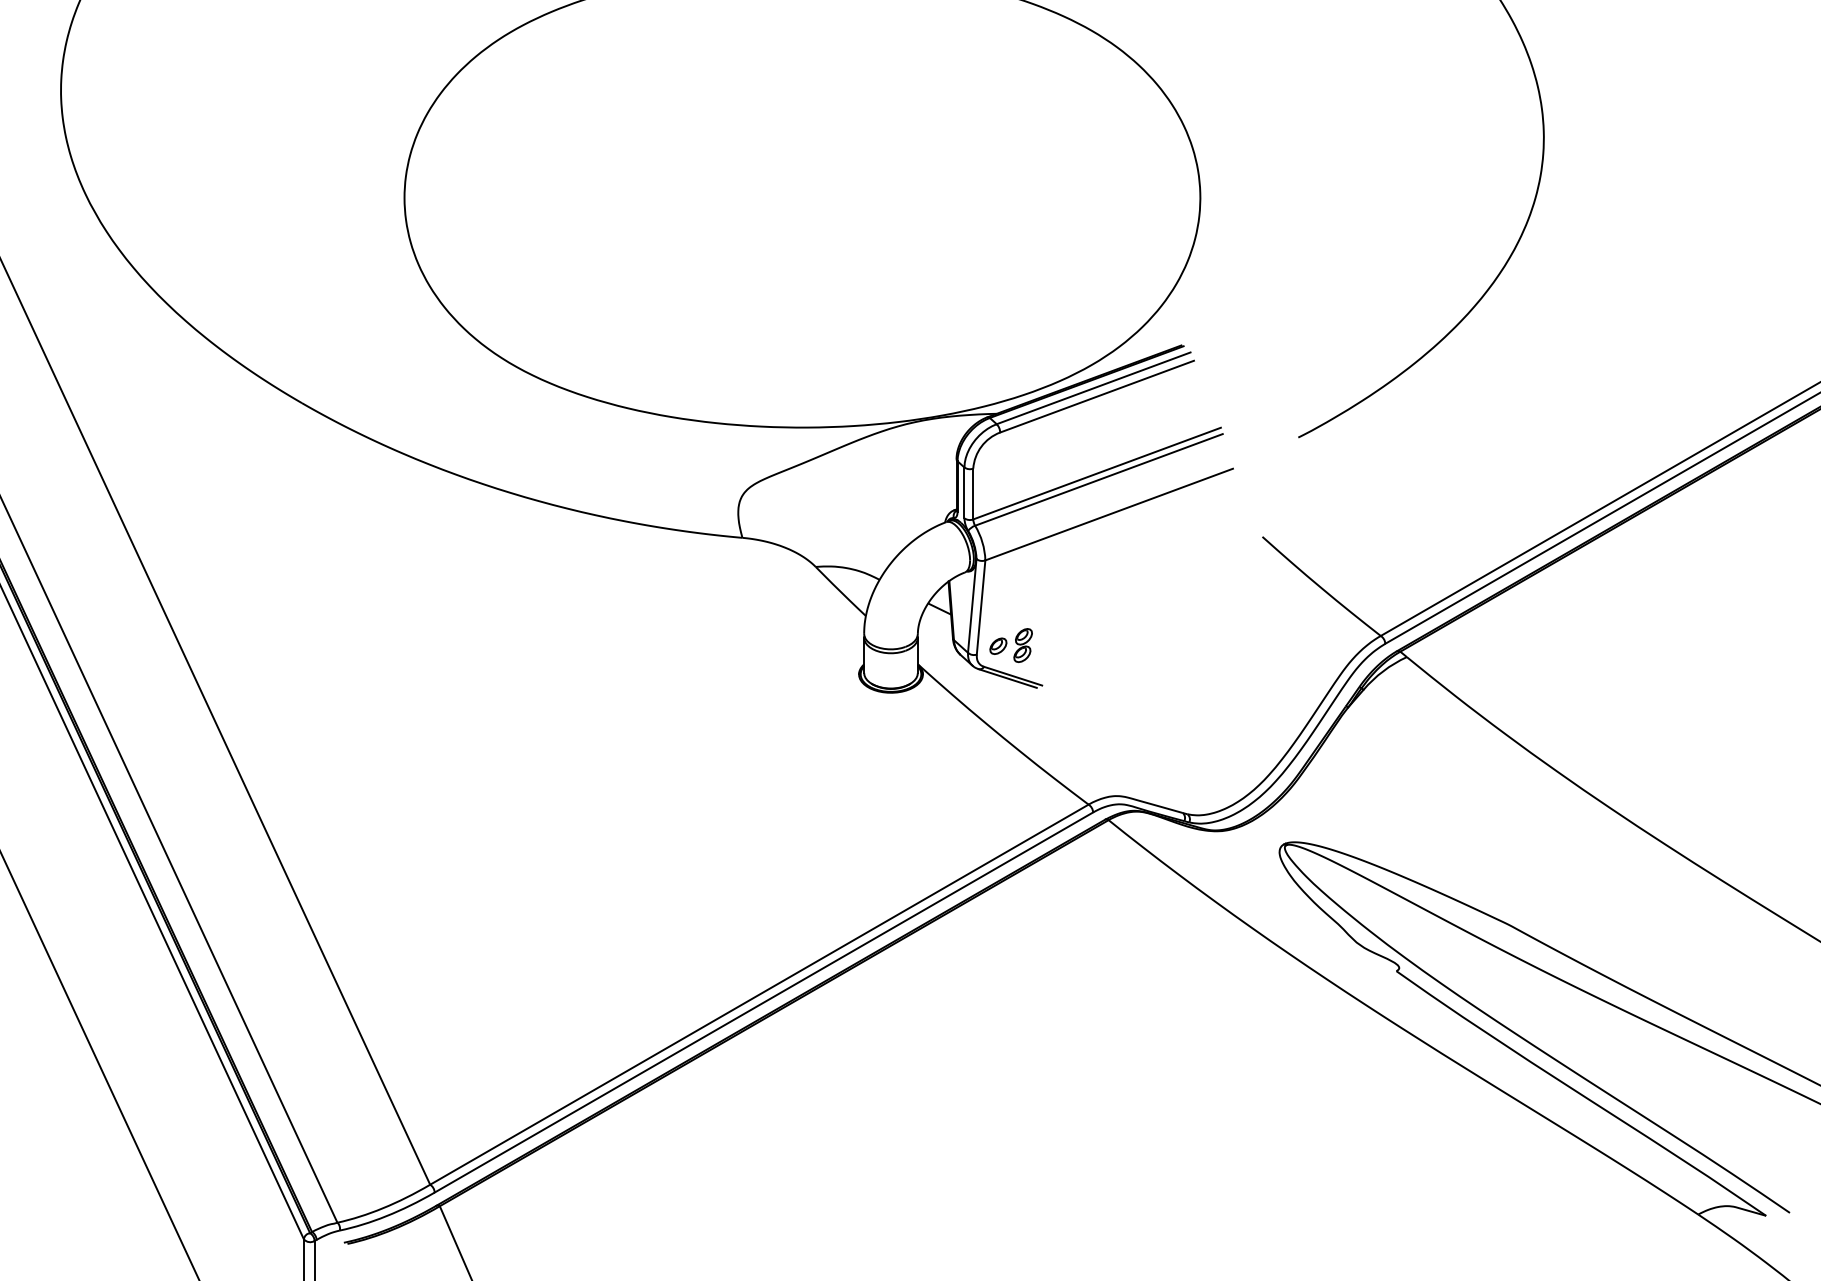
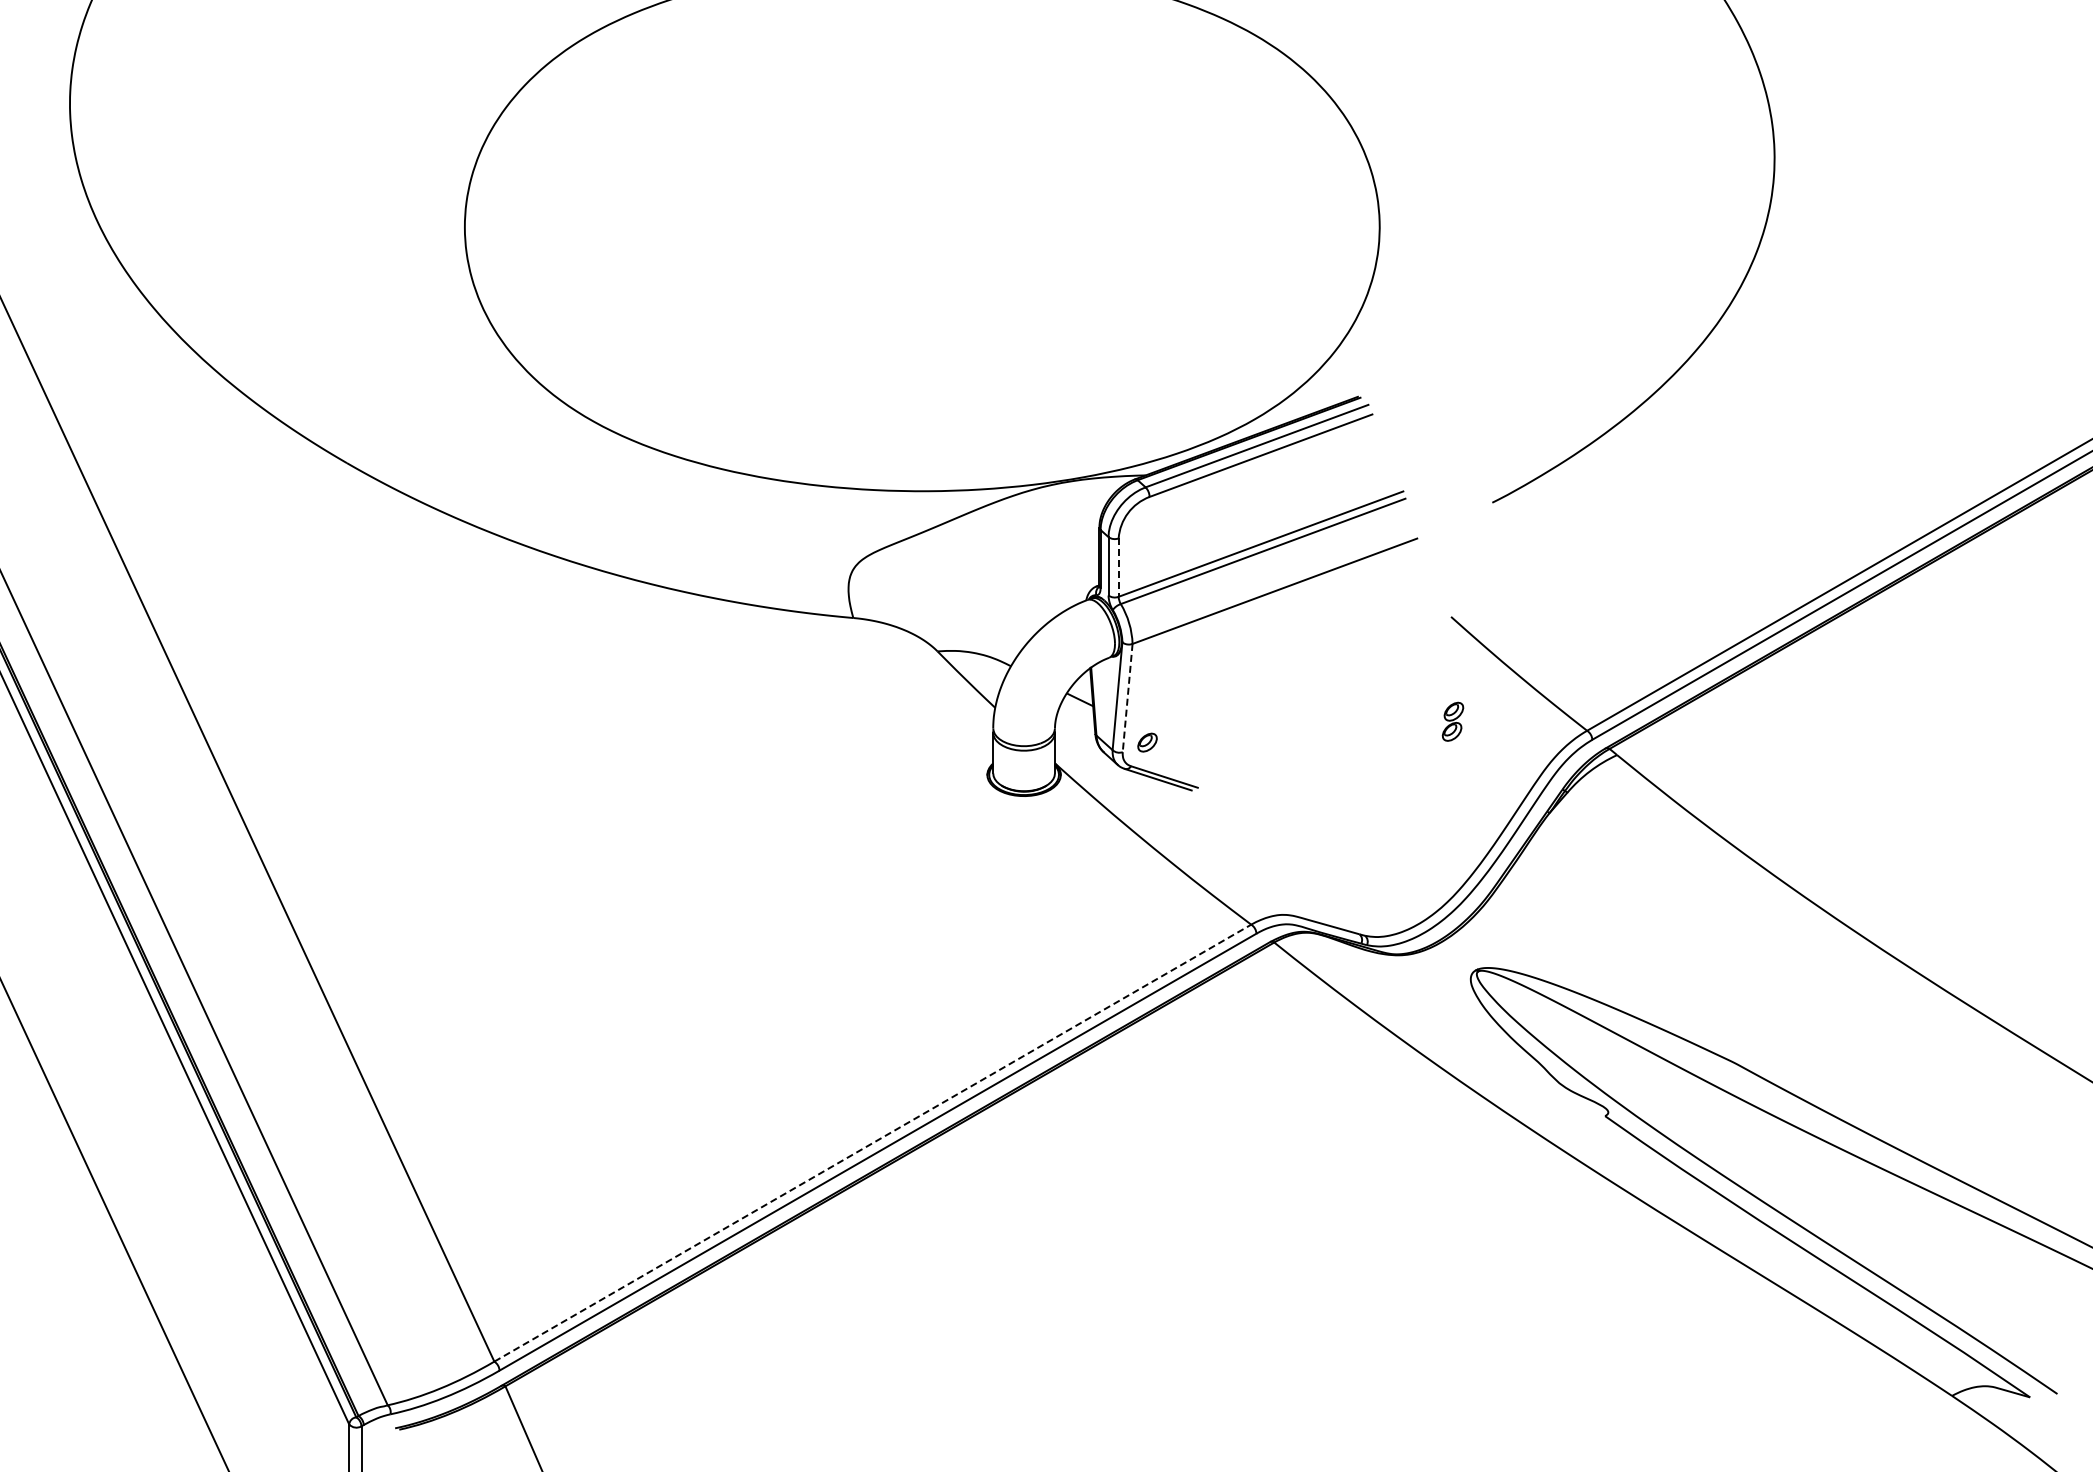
line: (973, 494) -> (1118, 568), solid -> dashed
line: (980, 607) -> (1127, 698), solid -> dashed
part: (1022, 645) -> (1452, 721), moved
line: (759, 994) -> (872, 1143), solid -> dashed

